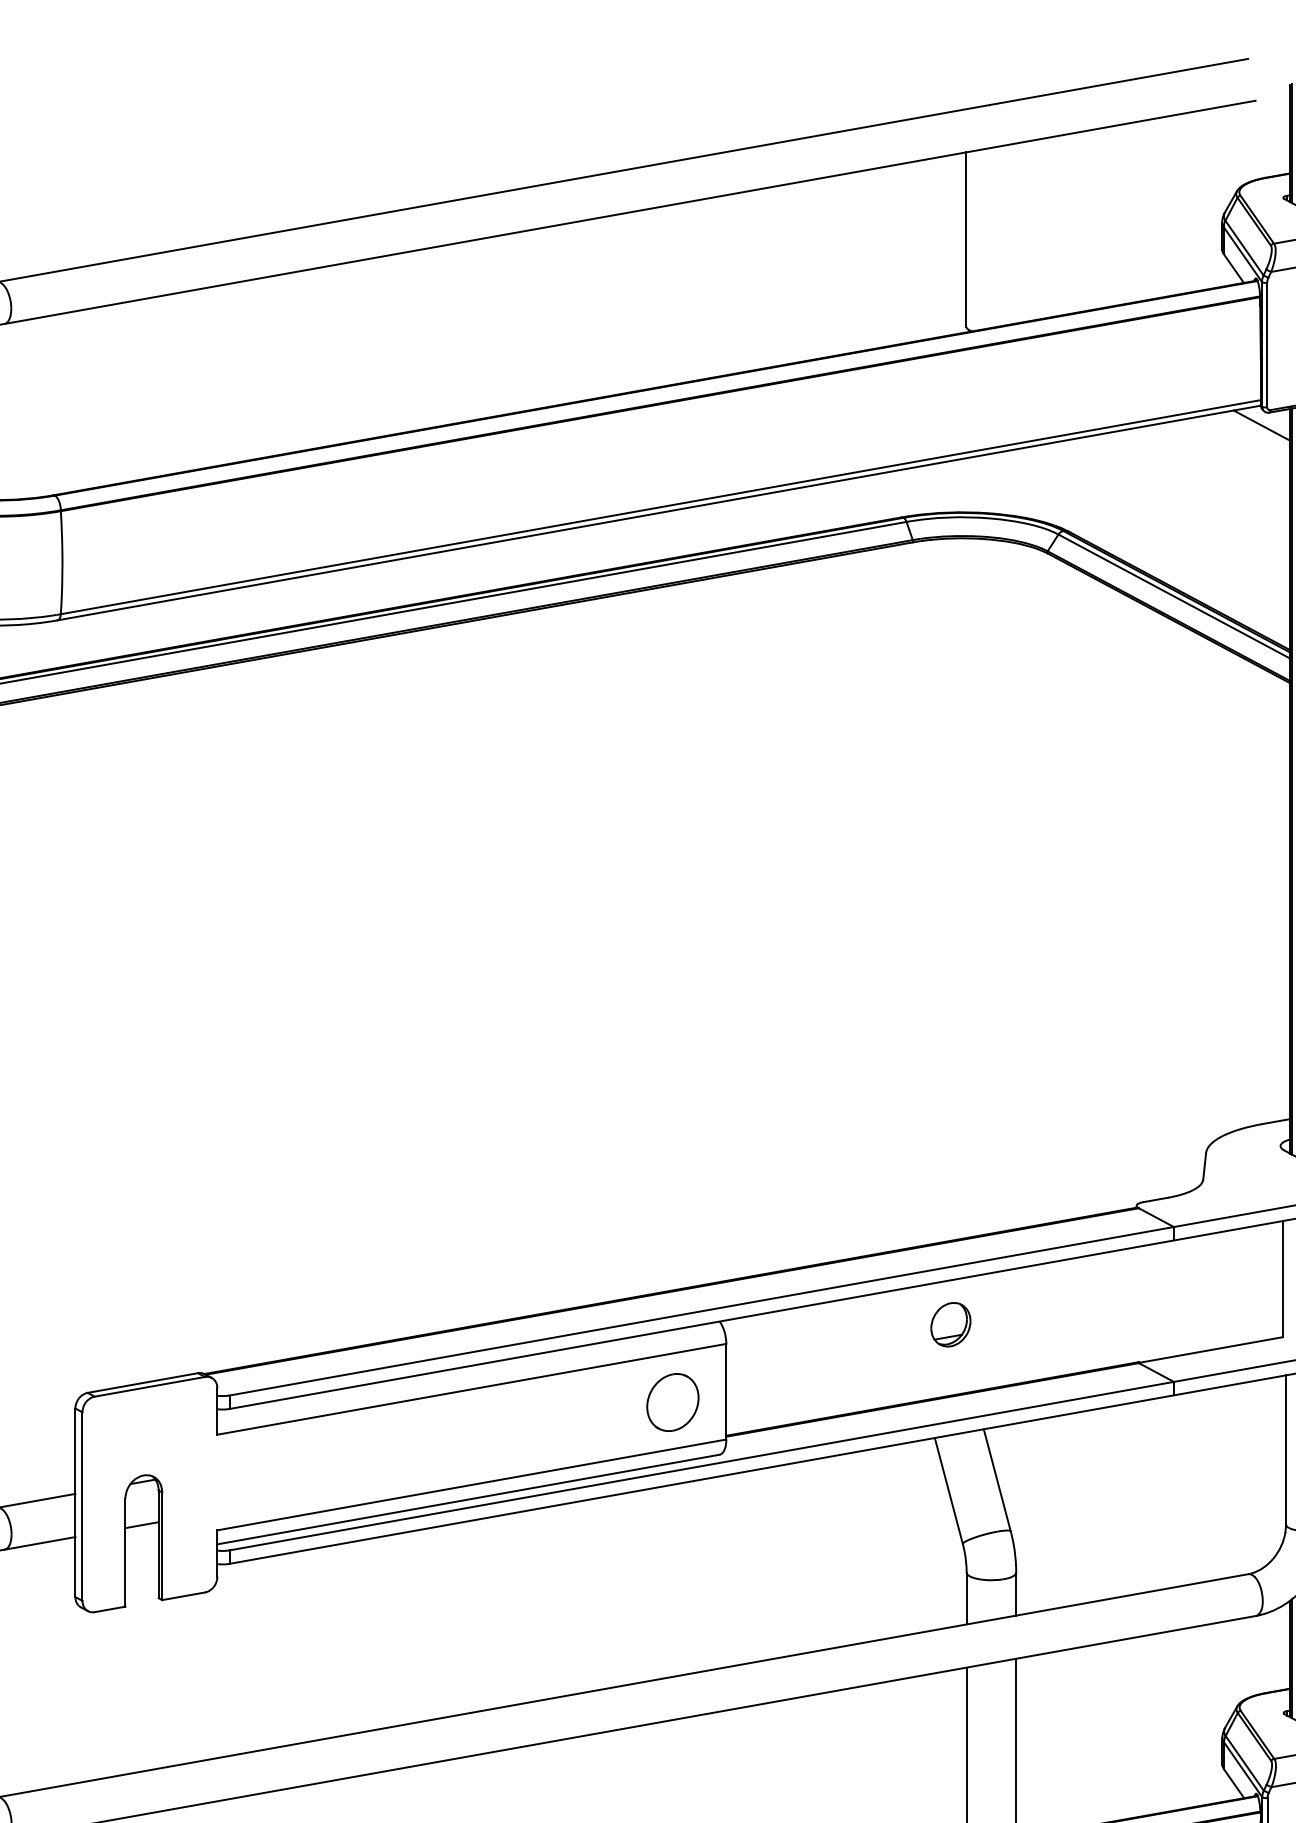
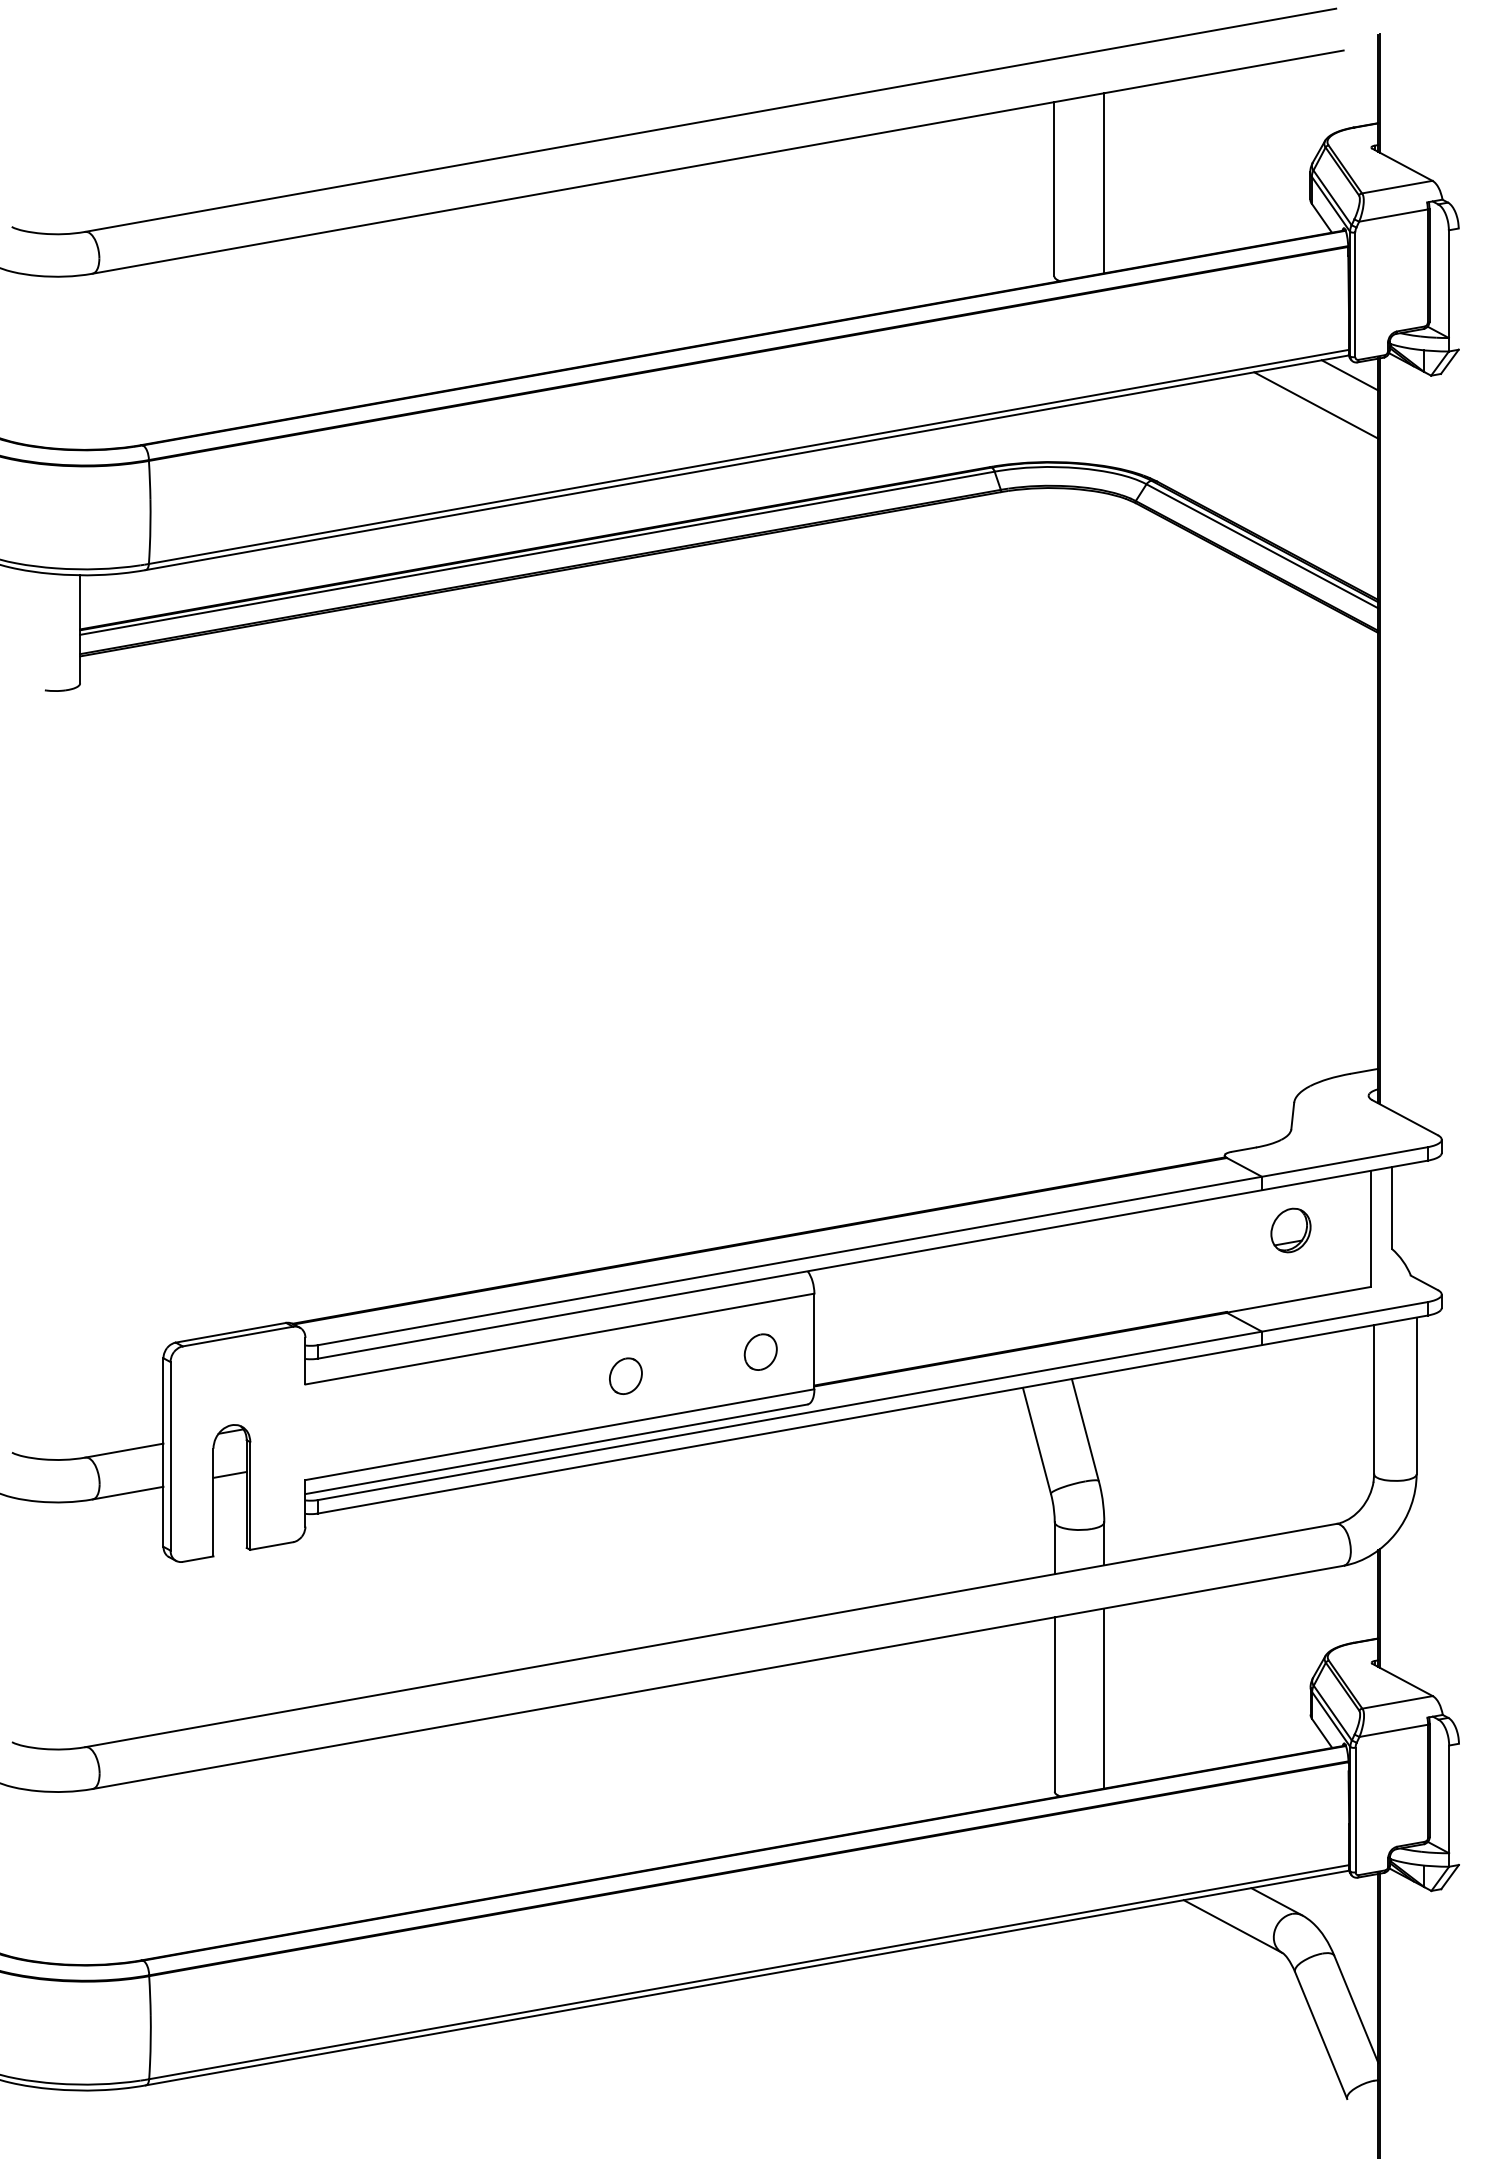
line: (1016, 233) -> (1104, 183), added
line: (1228, 455) -> (1316, 405), added
part: (950, 1324) -> (1290, 1230), moved
part: (672, 1401) -> (760, 1351), size x0.62
part: (537, 1425) -> (625, 1375), added

